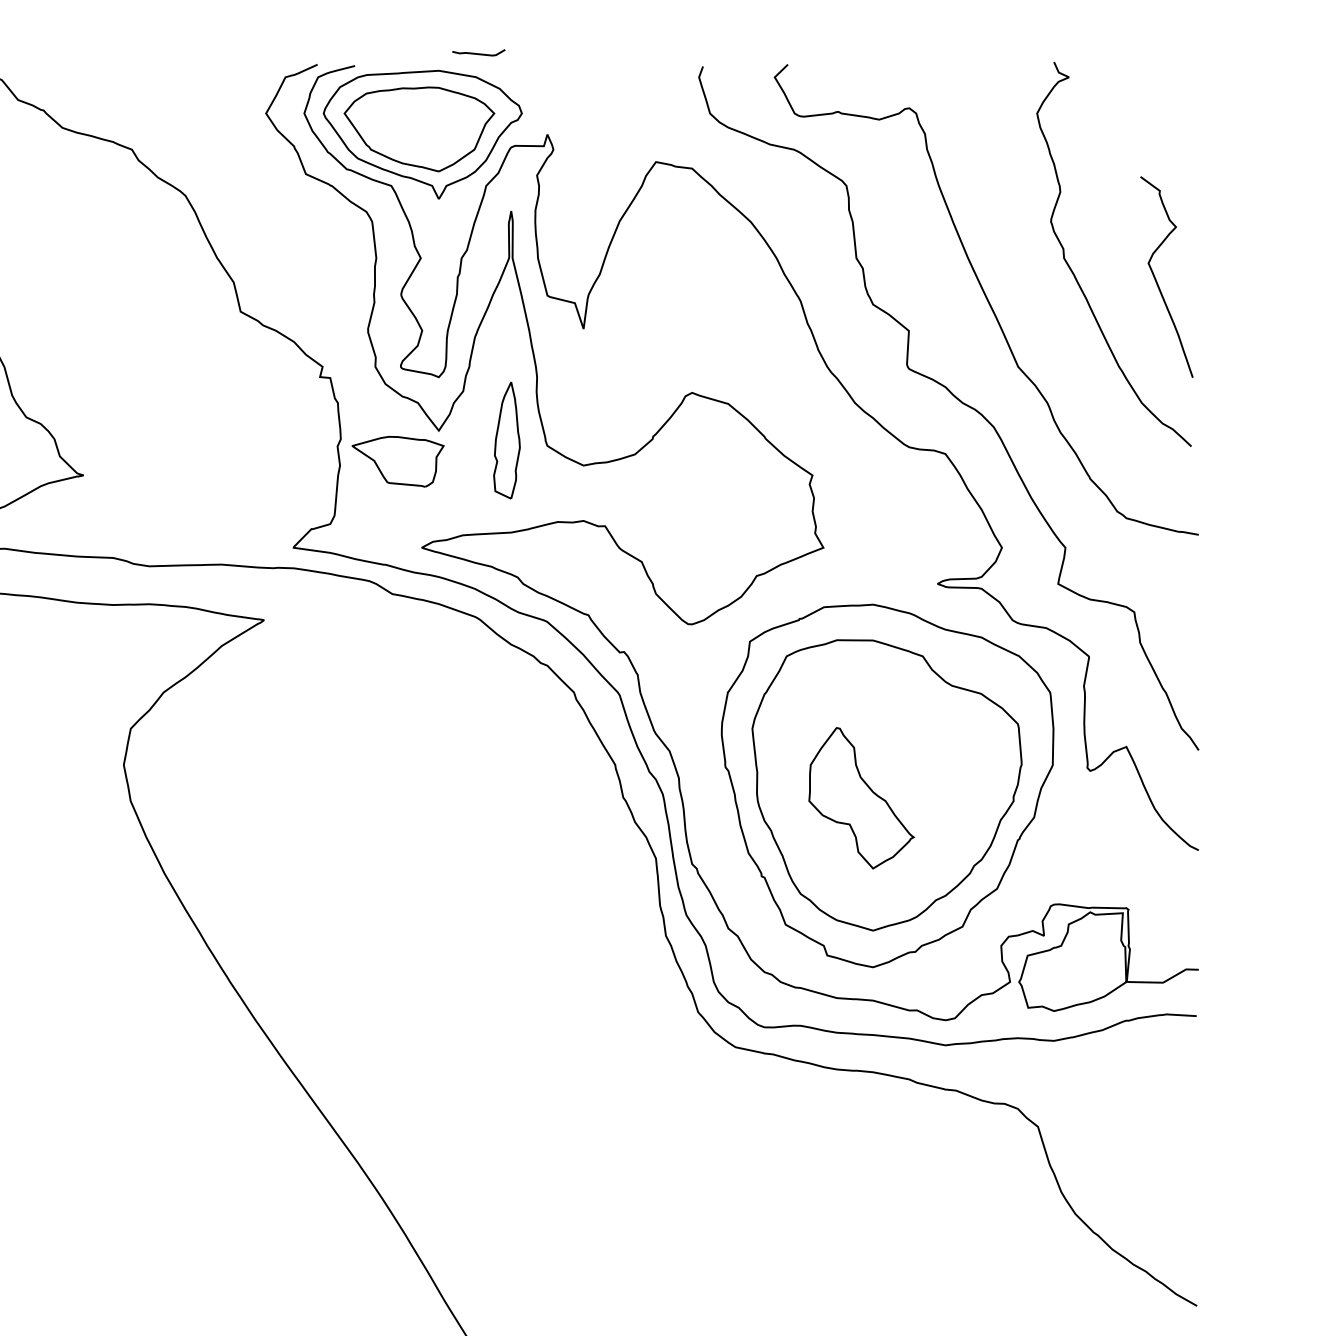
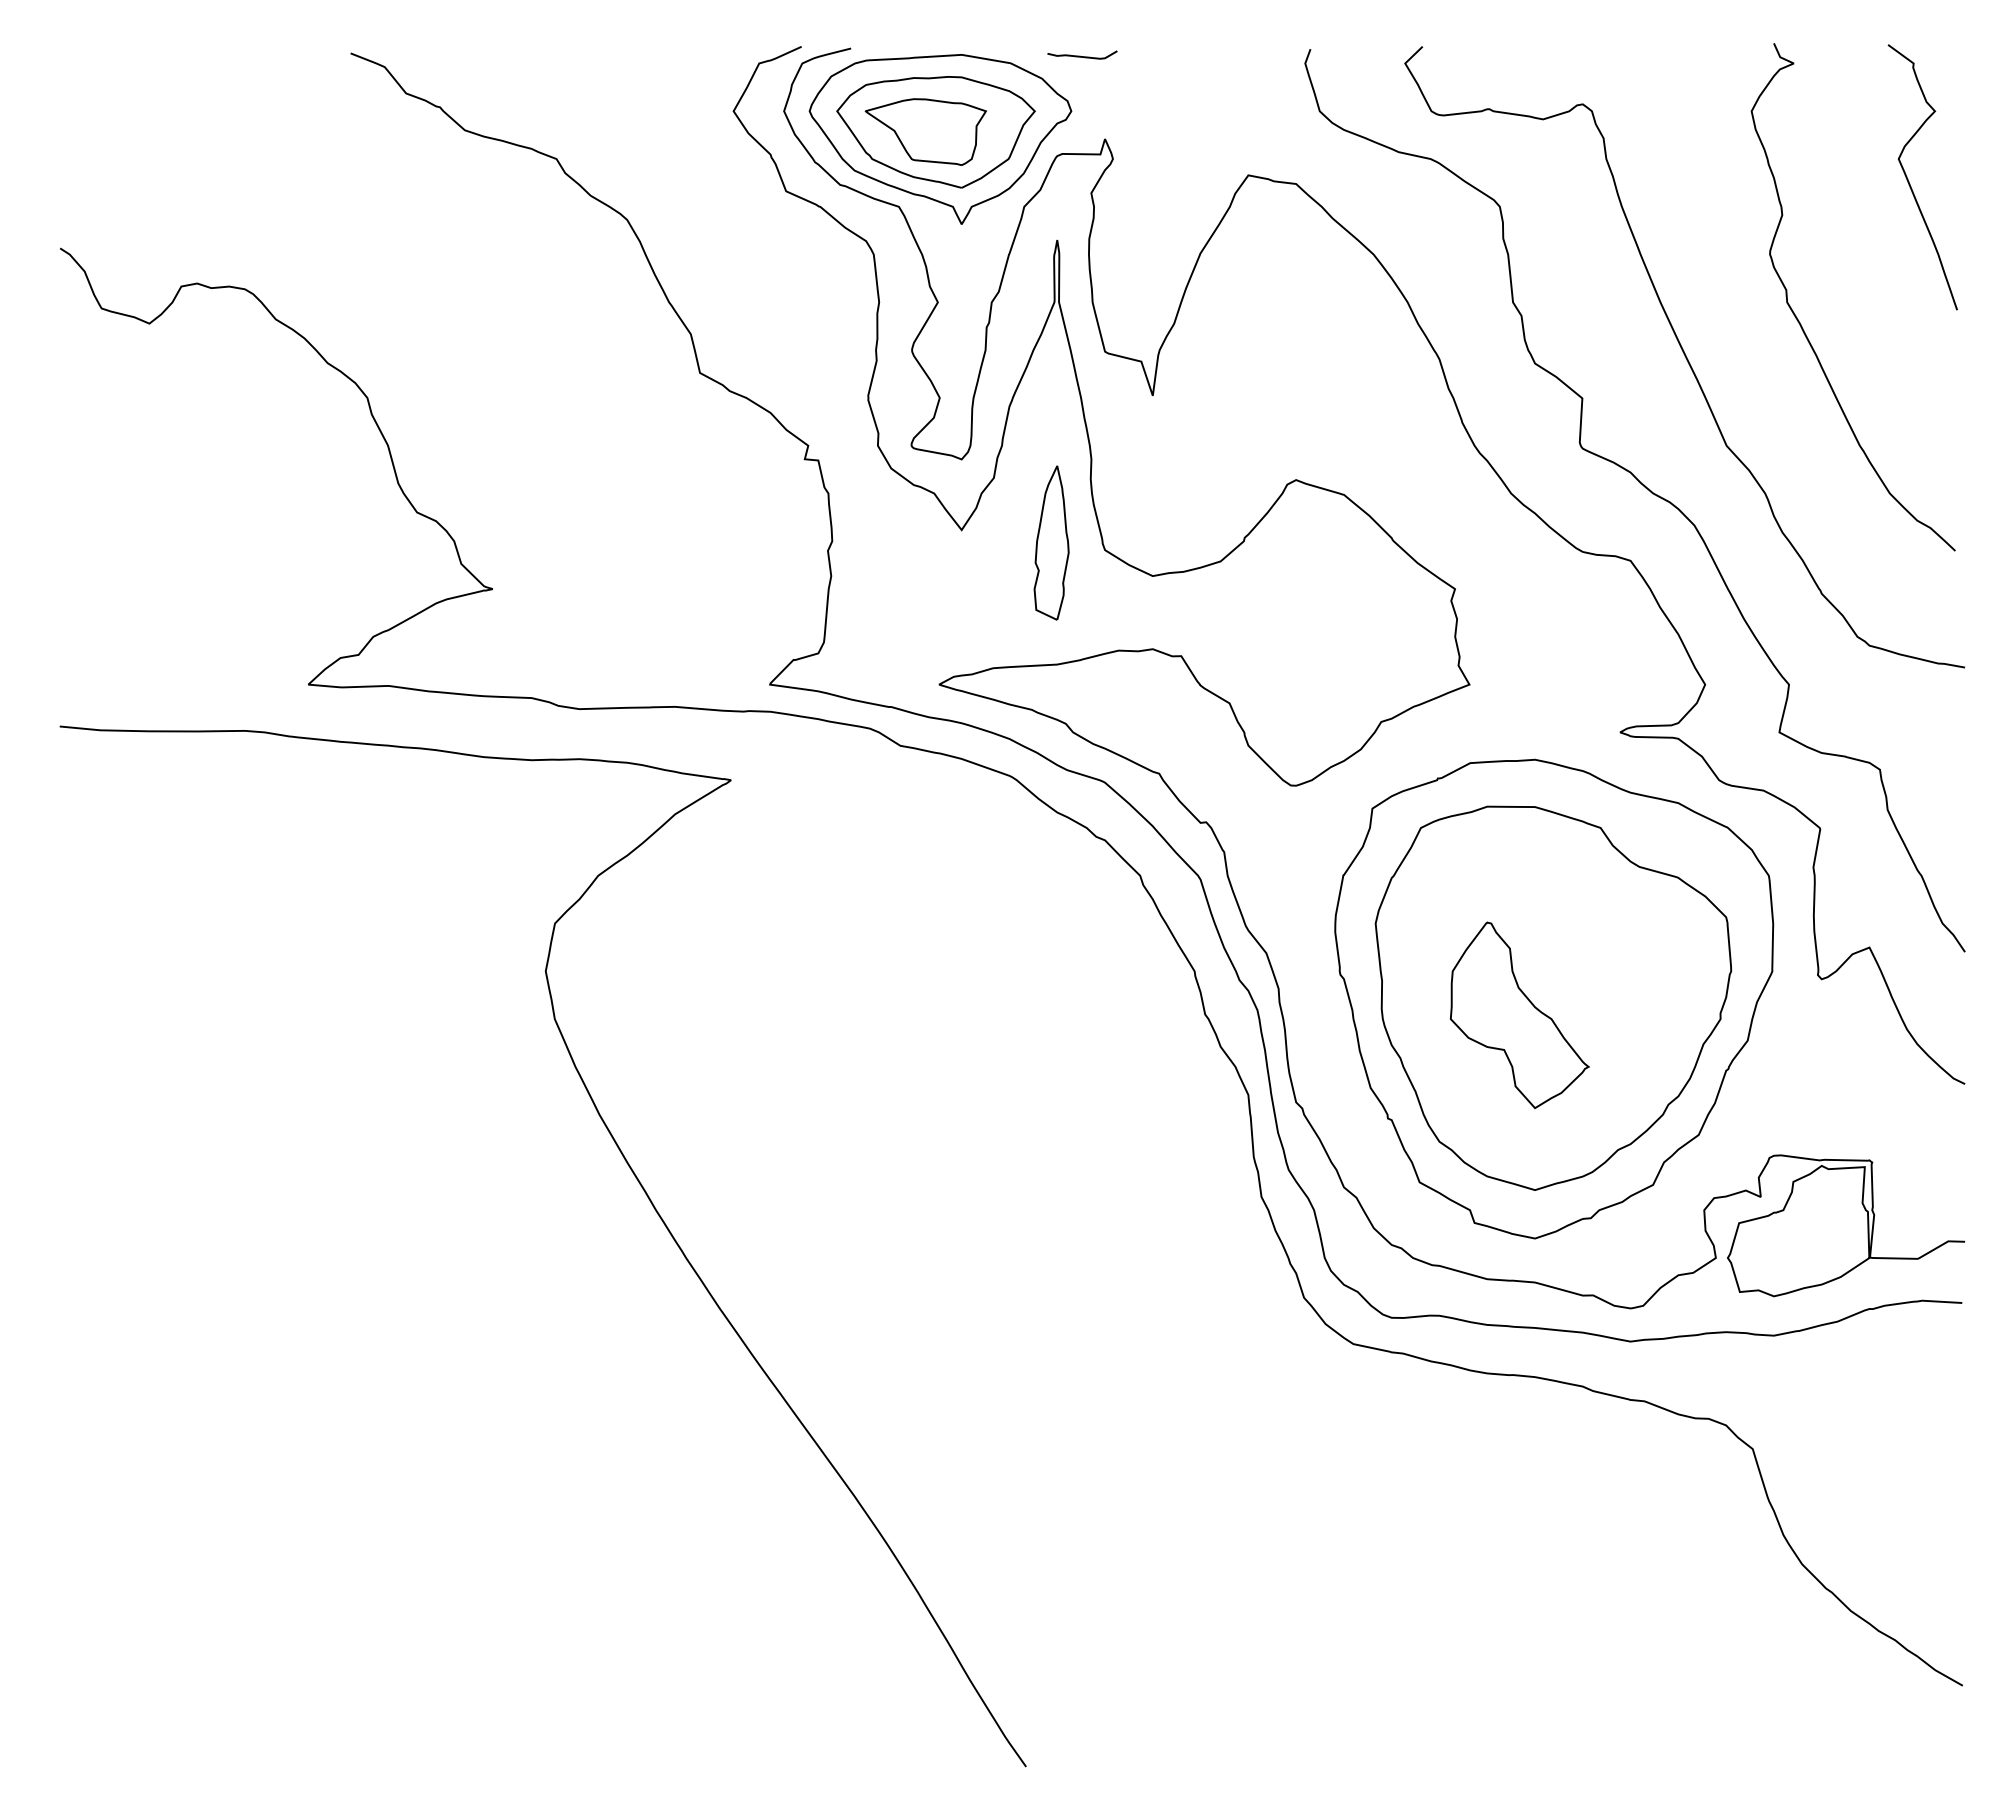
curve: (478, 53) -> (1082, 56), moved
curve: (1157, 281) -> (1910, 183), moved
part: (397, 461) -> (925, 131), moved

